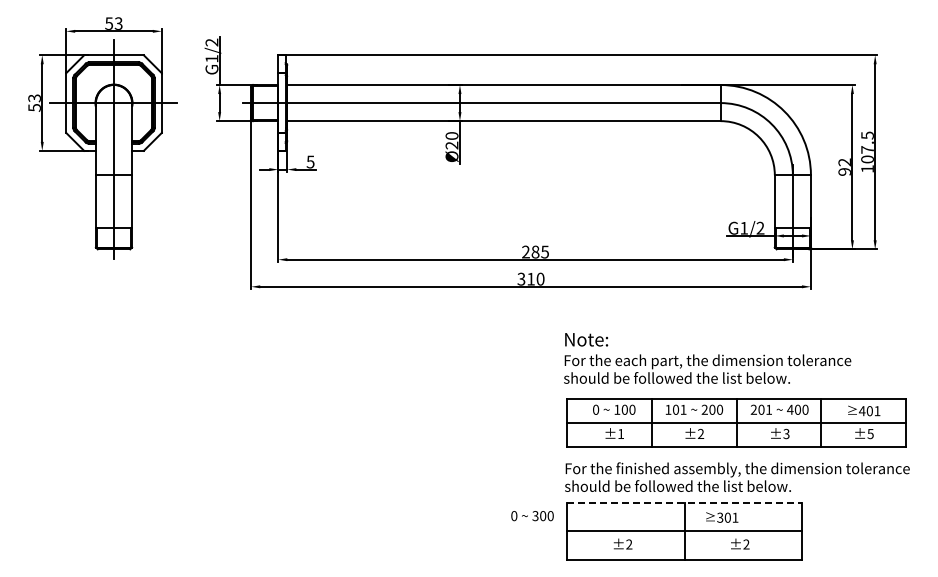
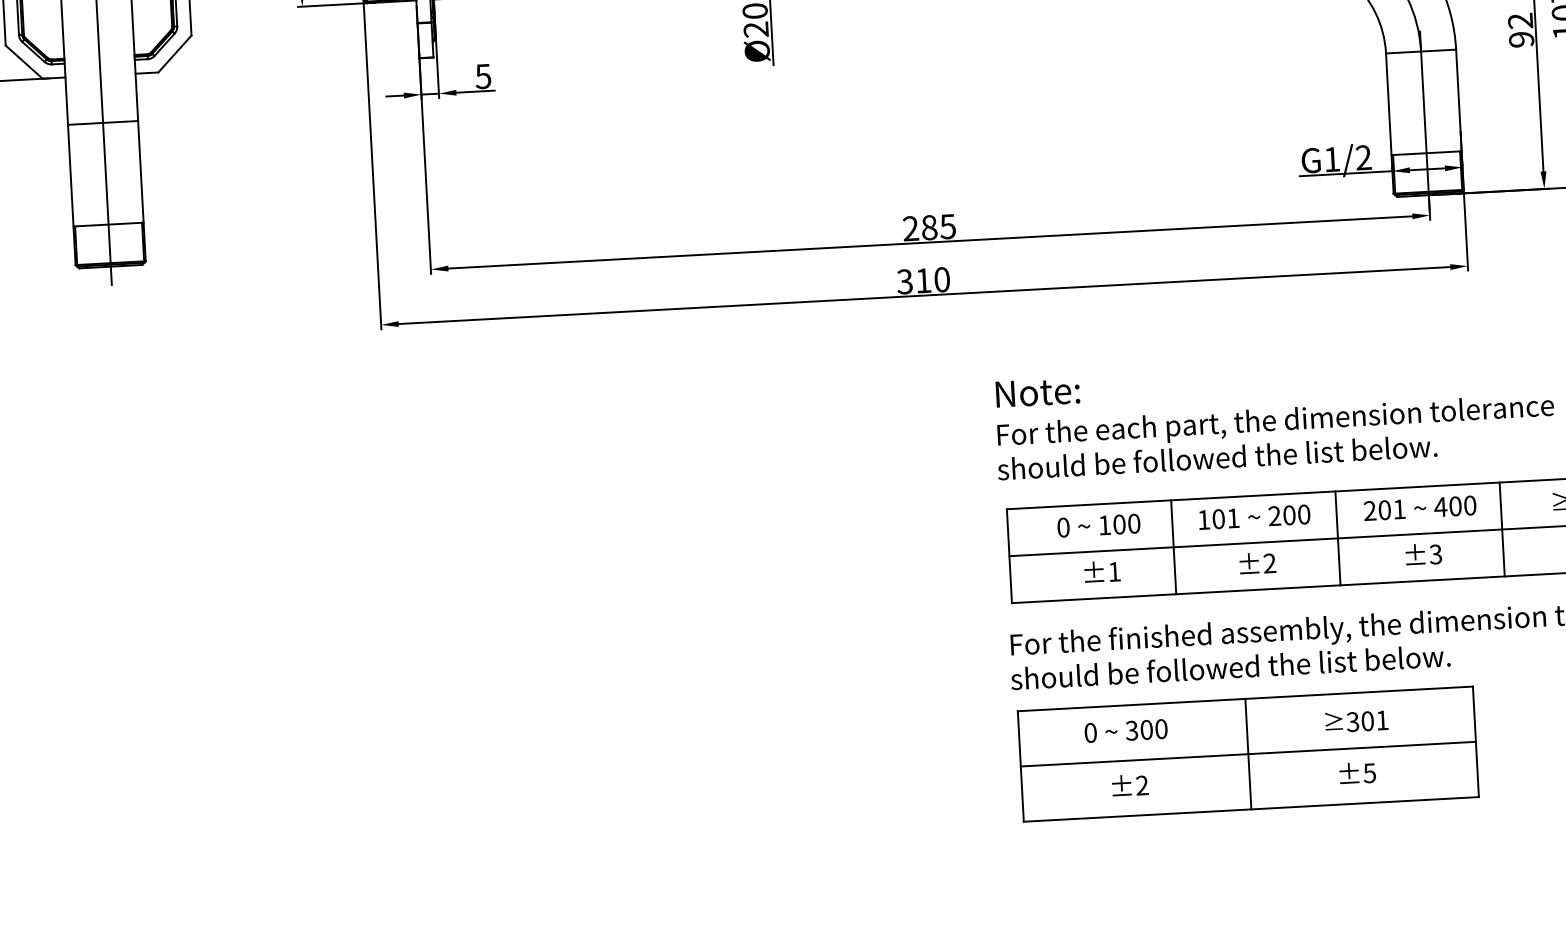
line: (685, 502) -> (1246, 698), dashed -> solid
text: (532, 516) -> (1126, 731), moved
text: (722, 517) -> (1357, 721), moved
text: (746, 544) -> (1369, 773), ±2 -> ±5

